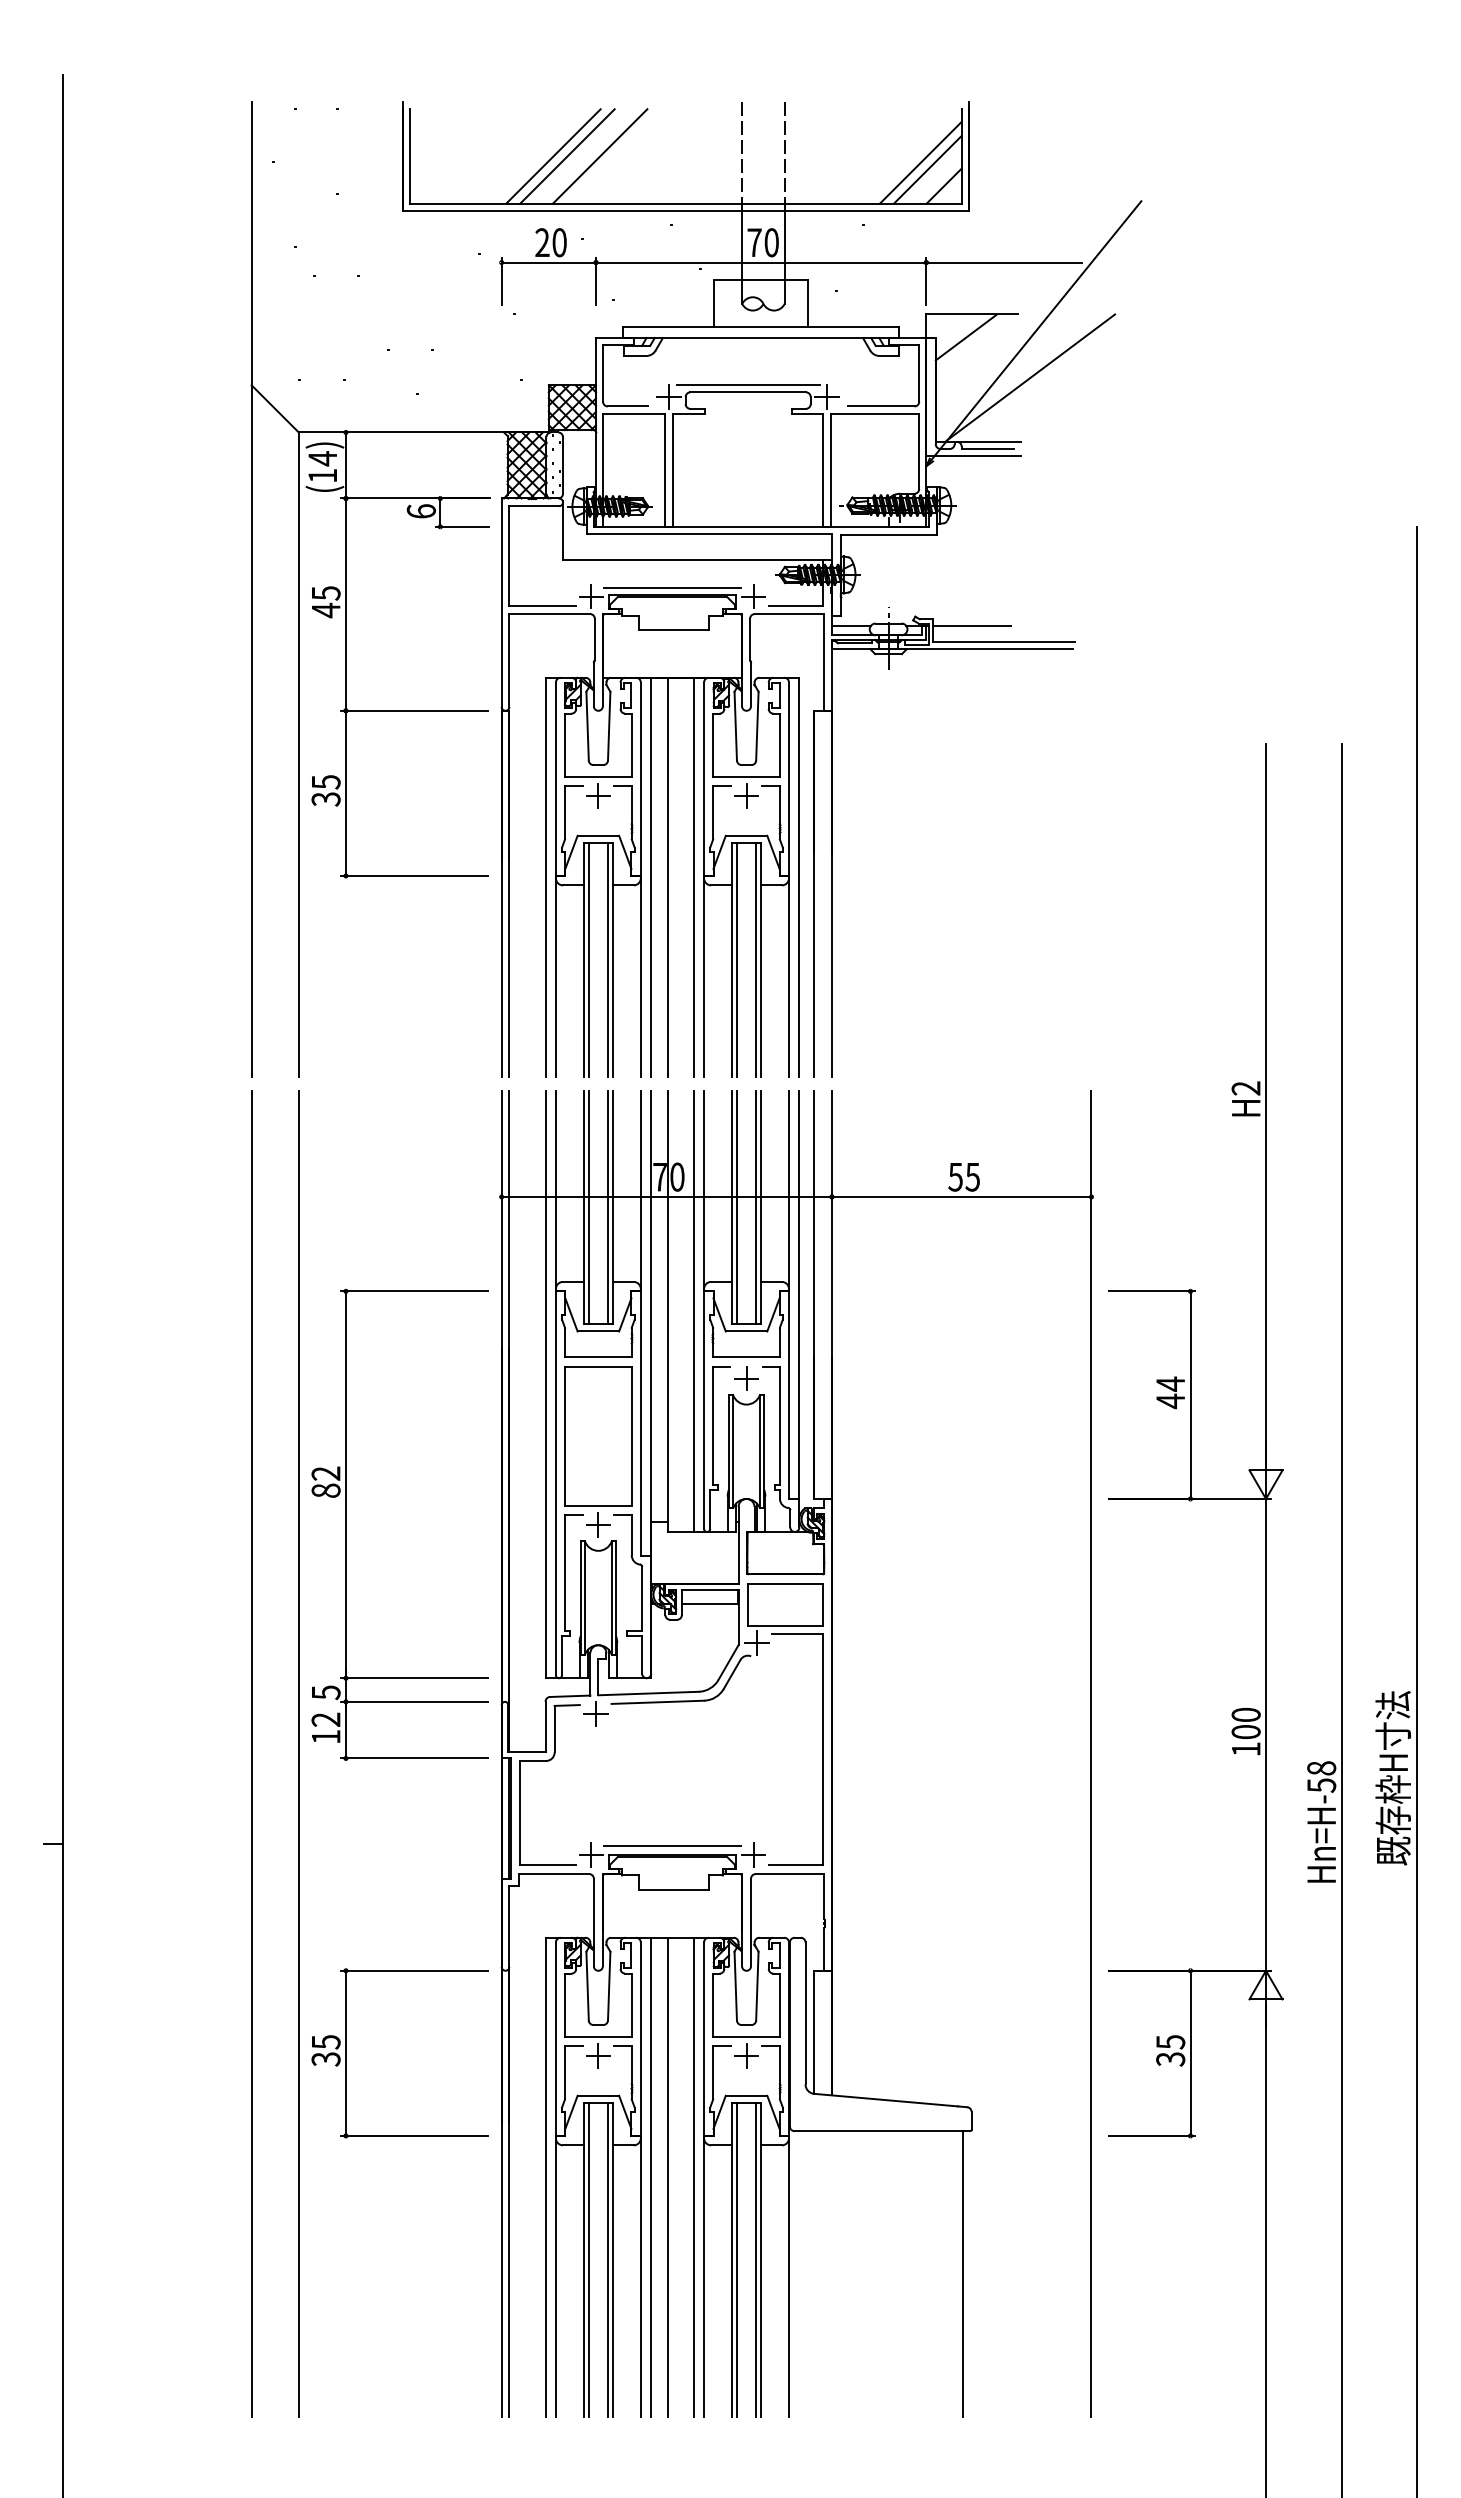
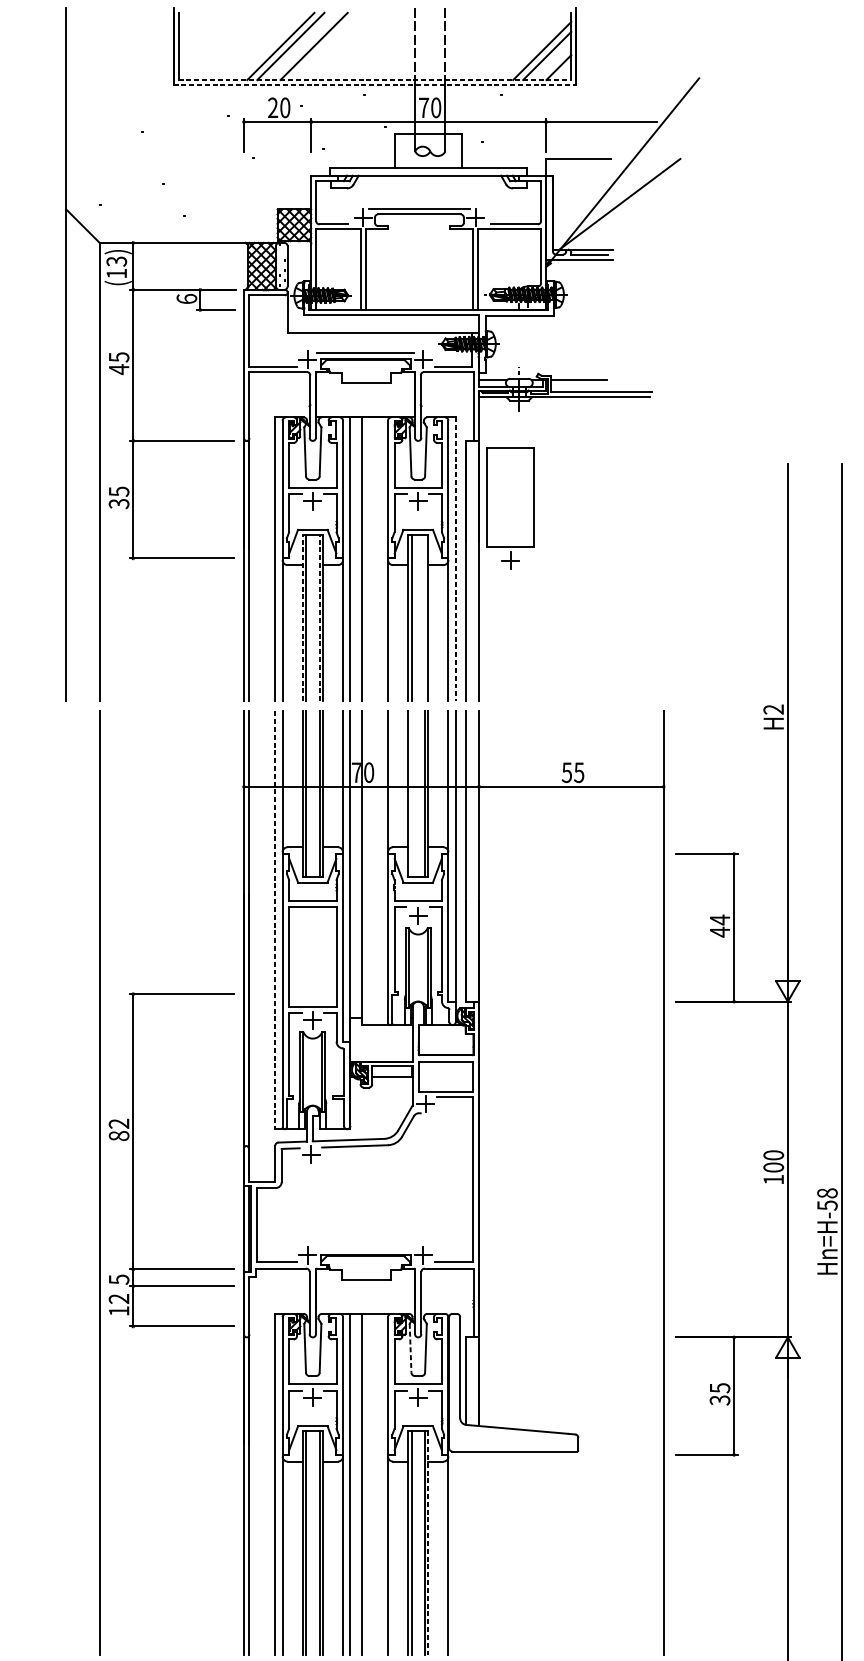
line: (686, 203) -> (375, 79), solid -> dashed
line: (686, 210) -> (375, 84), solid -> dashed
line: (966, 337) -> (574, 175), removed
text: (322, 458) -> (116, 261), (14) -> (13)
part: (876, 805) -> (510, 508), added
line: (693, 876) -> (380, 558), removed
line: (799, 877) -> (455, 559), solid -> dashed
line: (584, 959) -> (302, 617), solid -> dashed
line: (607, 959) -> (319, 617), solid -> dashed
line: (755, 959) -> (424, 617), removed
line: (737, 1207) -> (411, 794), removed
line: (693, 1310) -> (380, 867), removed
line: (545, 1384) -> (275, 920), solid -> dashed
part: (346, 1524) -> (133, 1160), moved
line: (251, 1753) -> (66, 1182), removed
line: (672, 1845) -> (365, 1248), removed
line: (735, 1986) -> (410, 1348), solid -> dashed
part: (346, 2053) -> (133, 1396), removed
line: (693, 2177) -> (380, 1484), removed
line: (760, 2260) -> (428, 1543), solid -> dashed
line: (962, 2274) -> (571, 1553), removed

